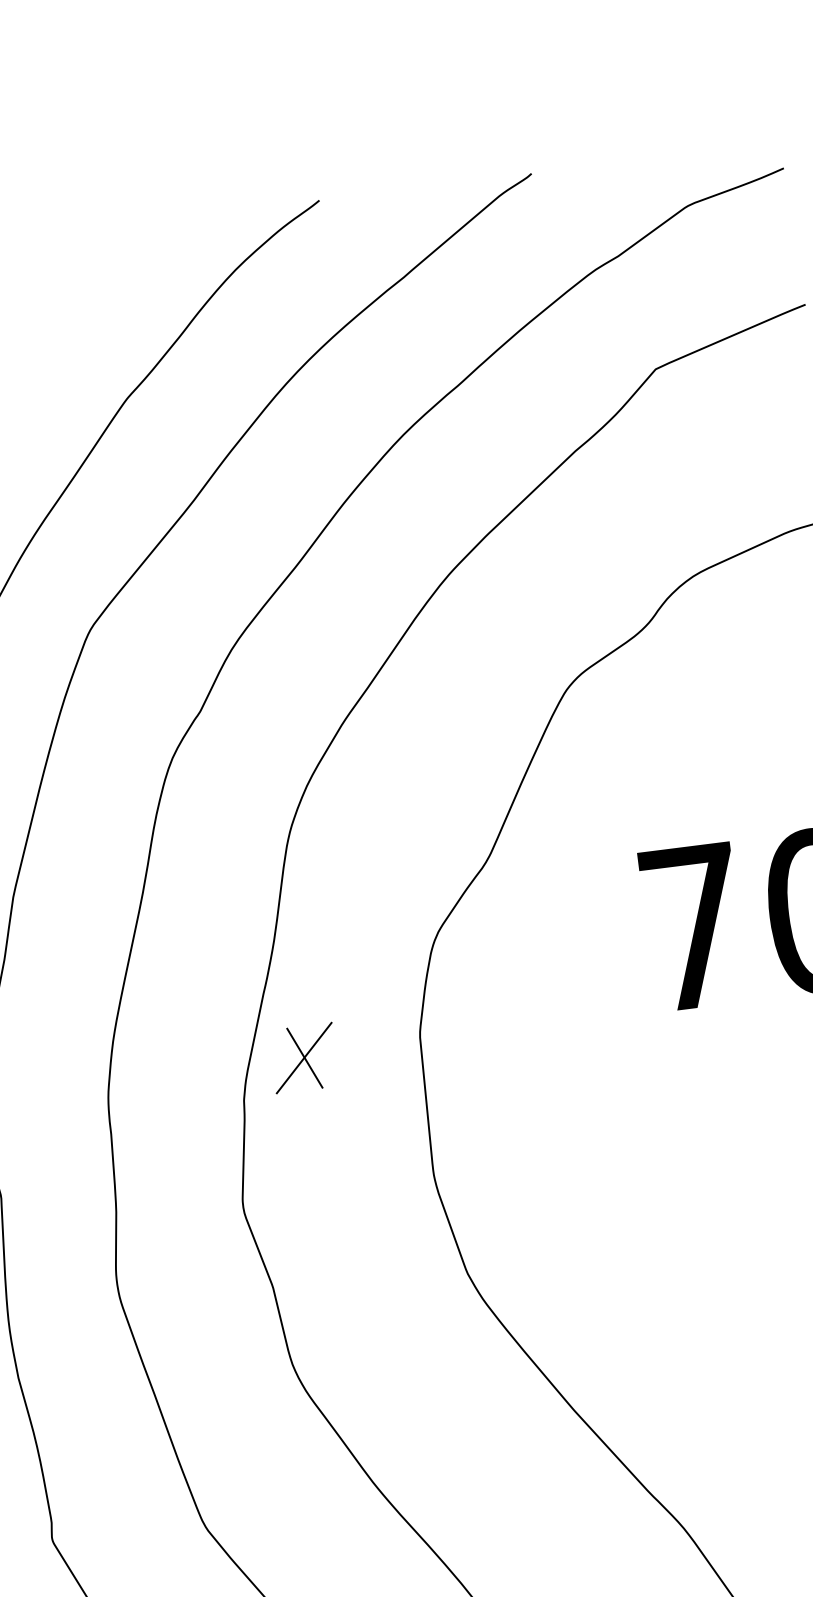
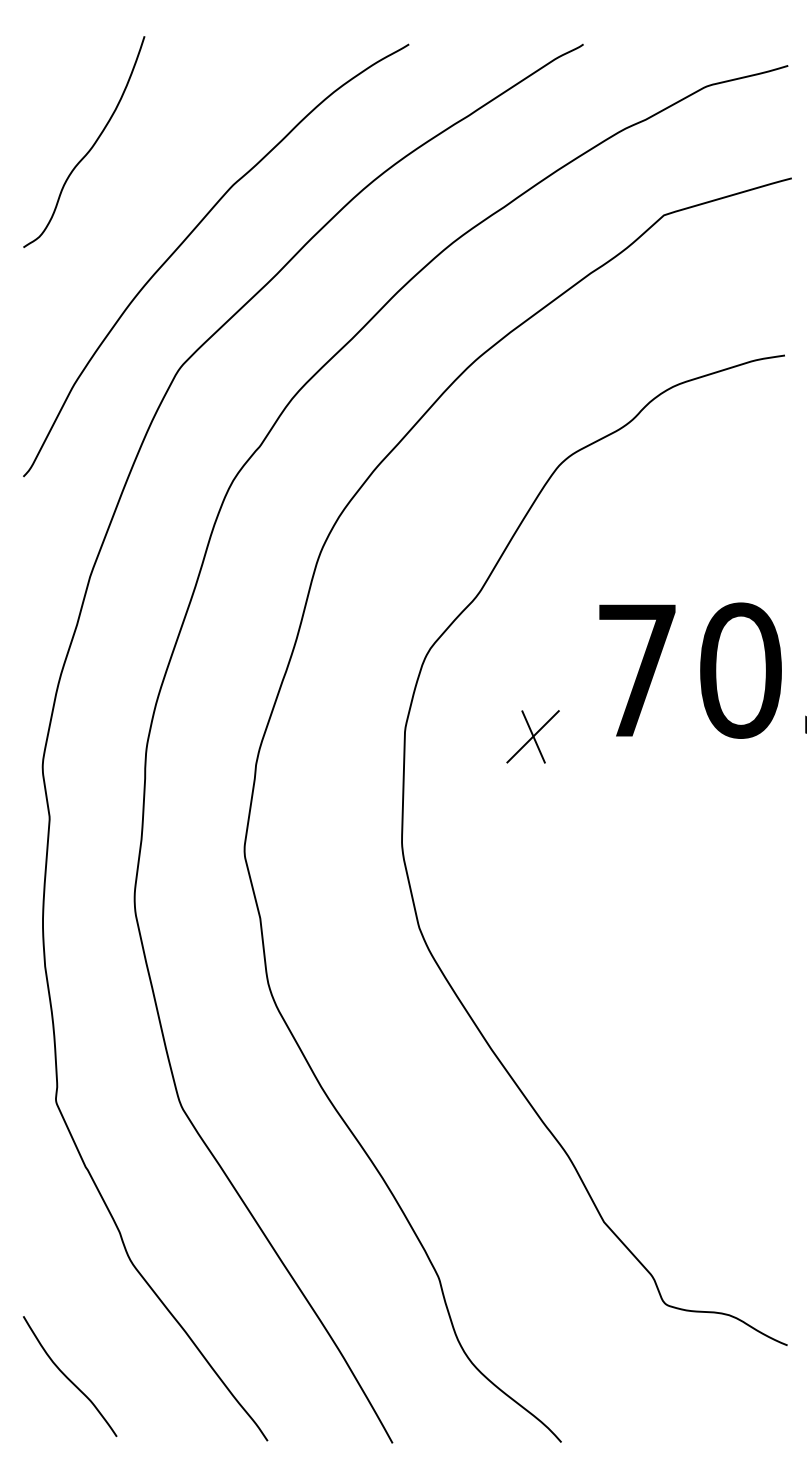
part: (303, 1057) -> (532, 736), moved

